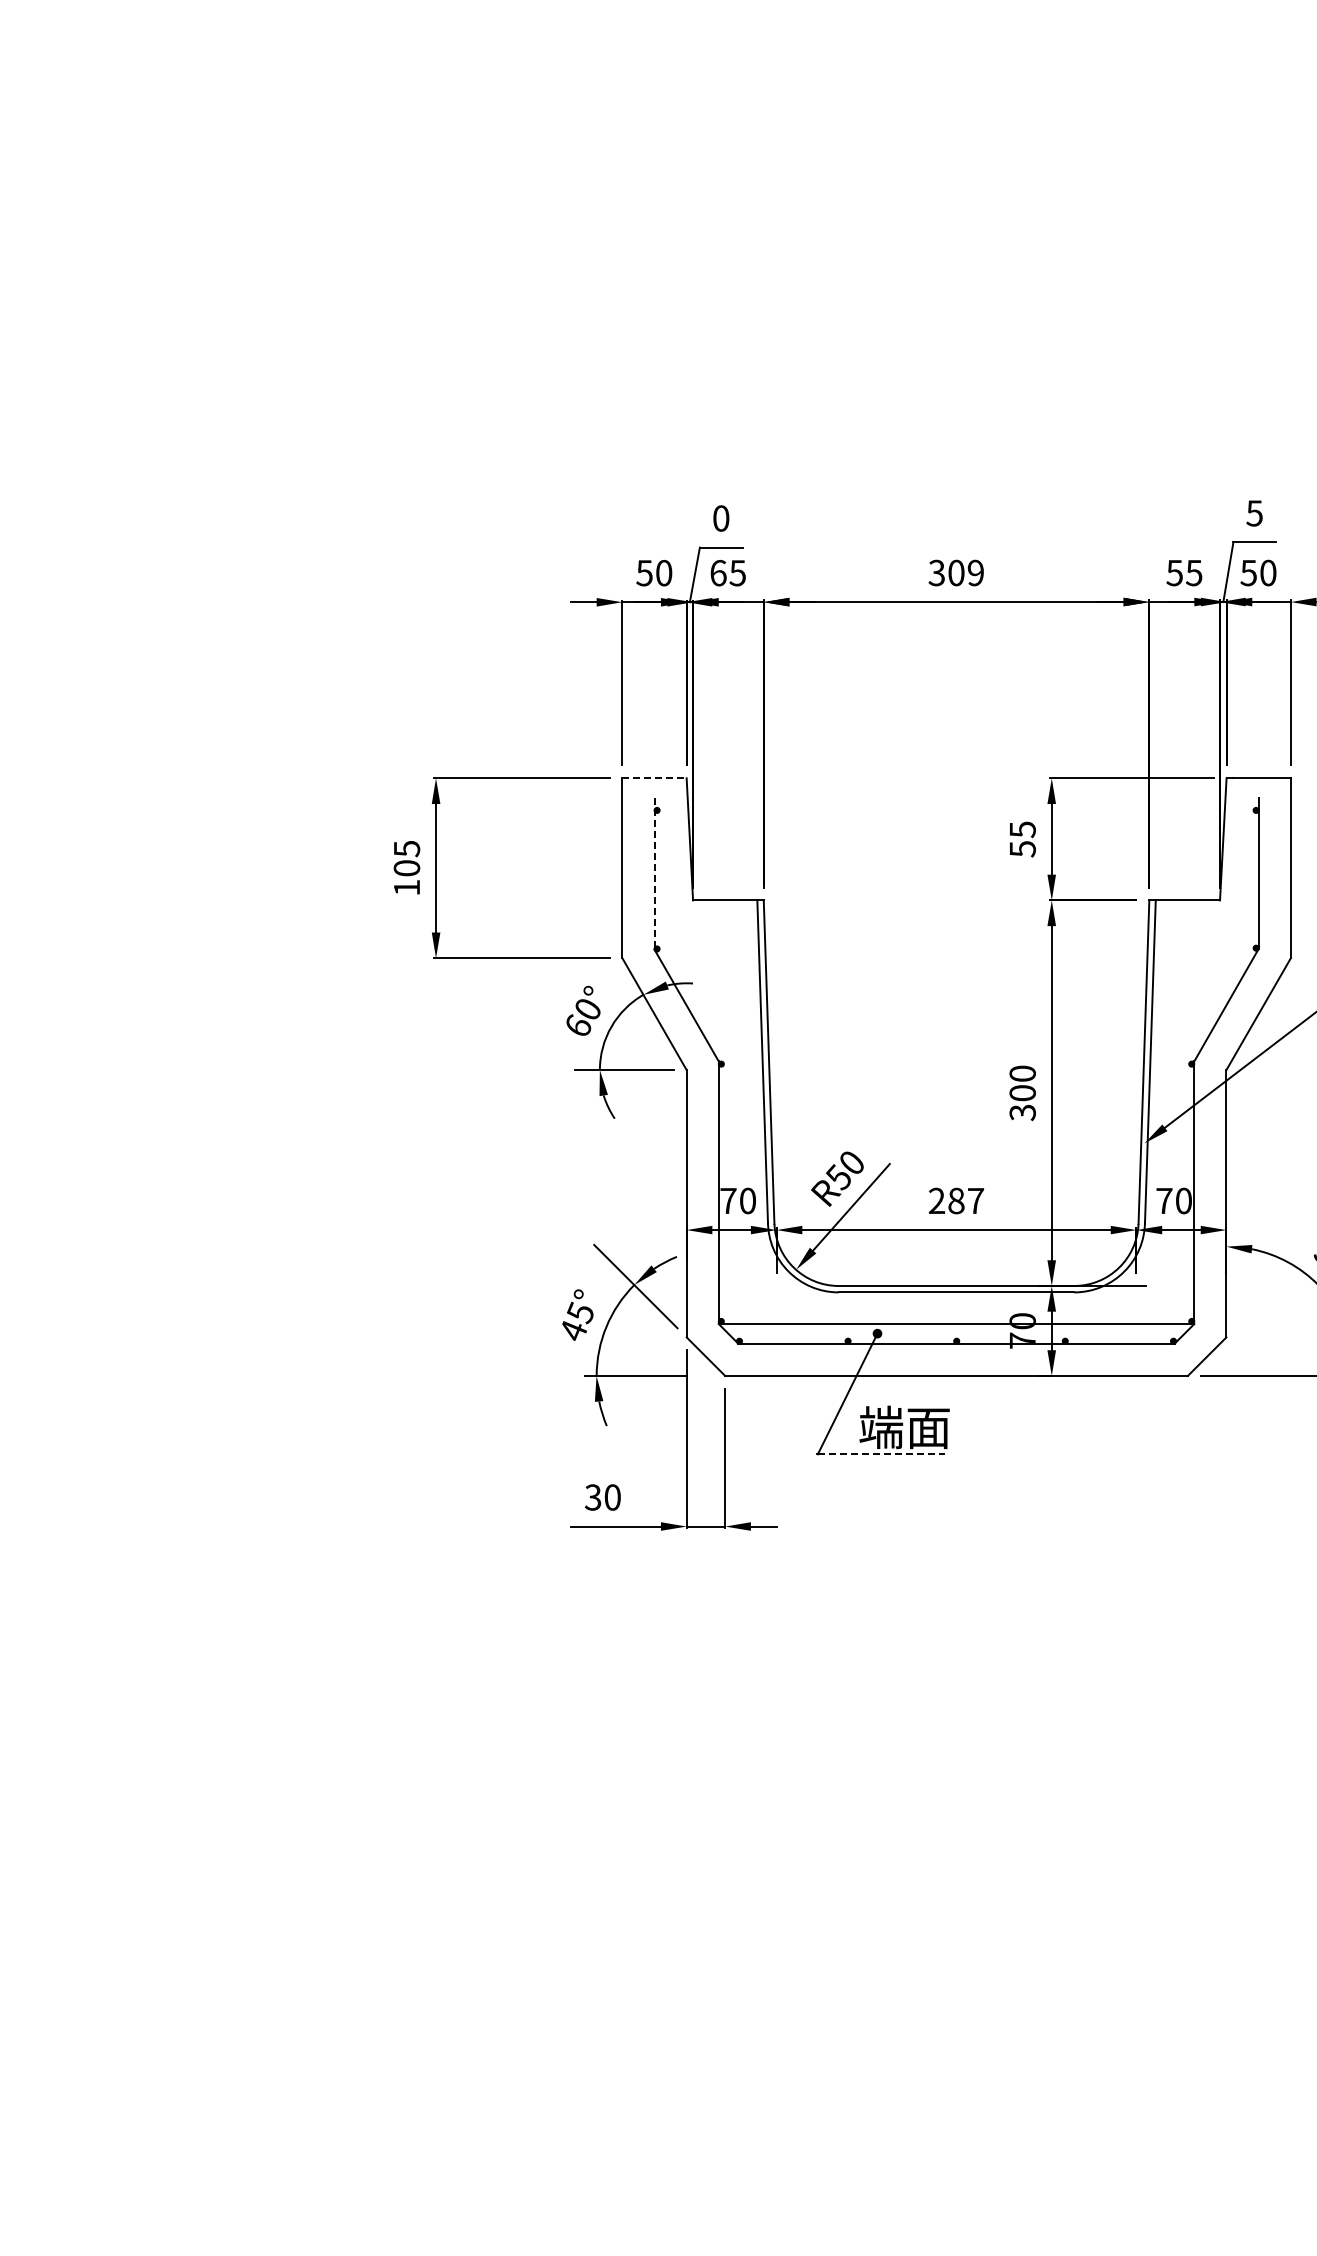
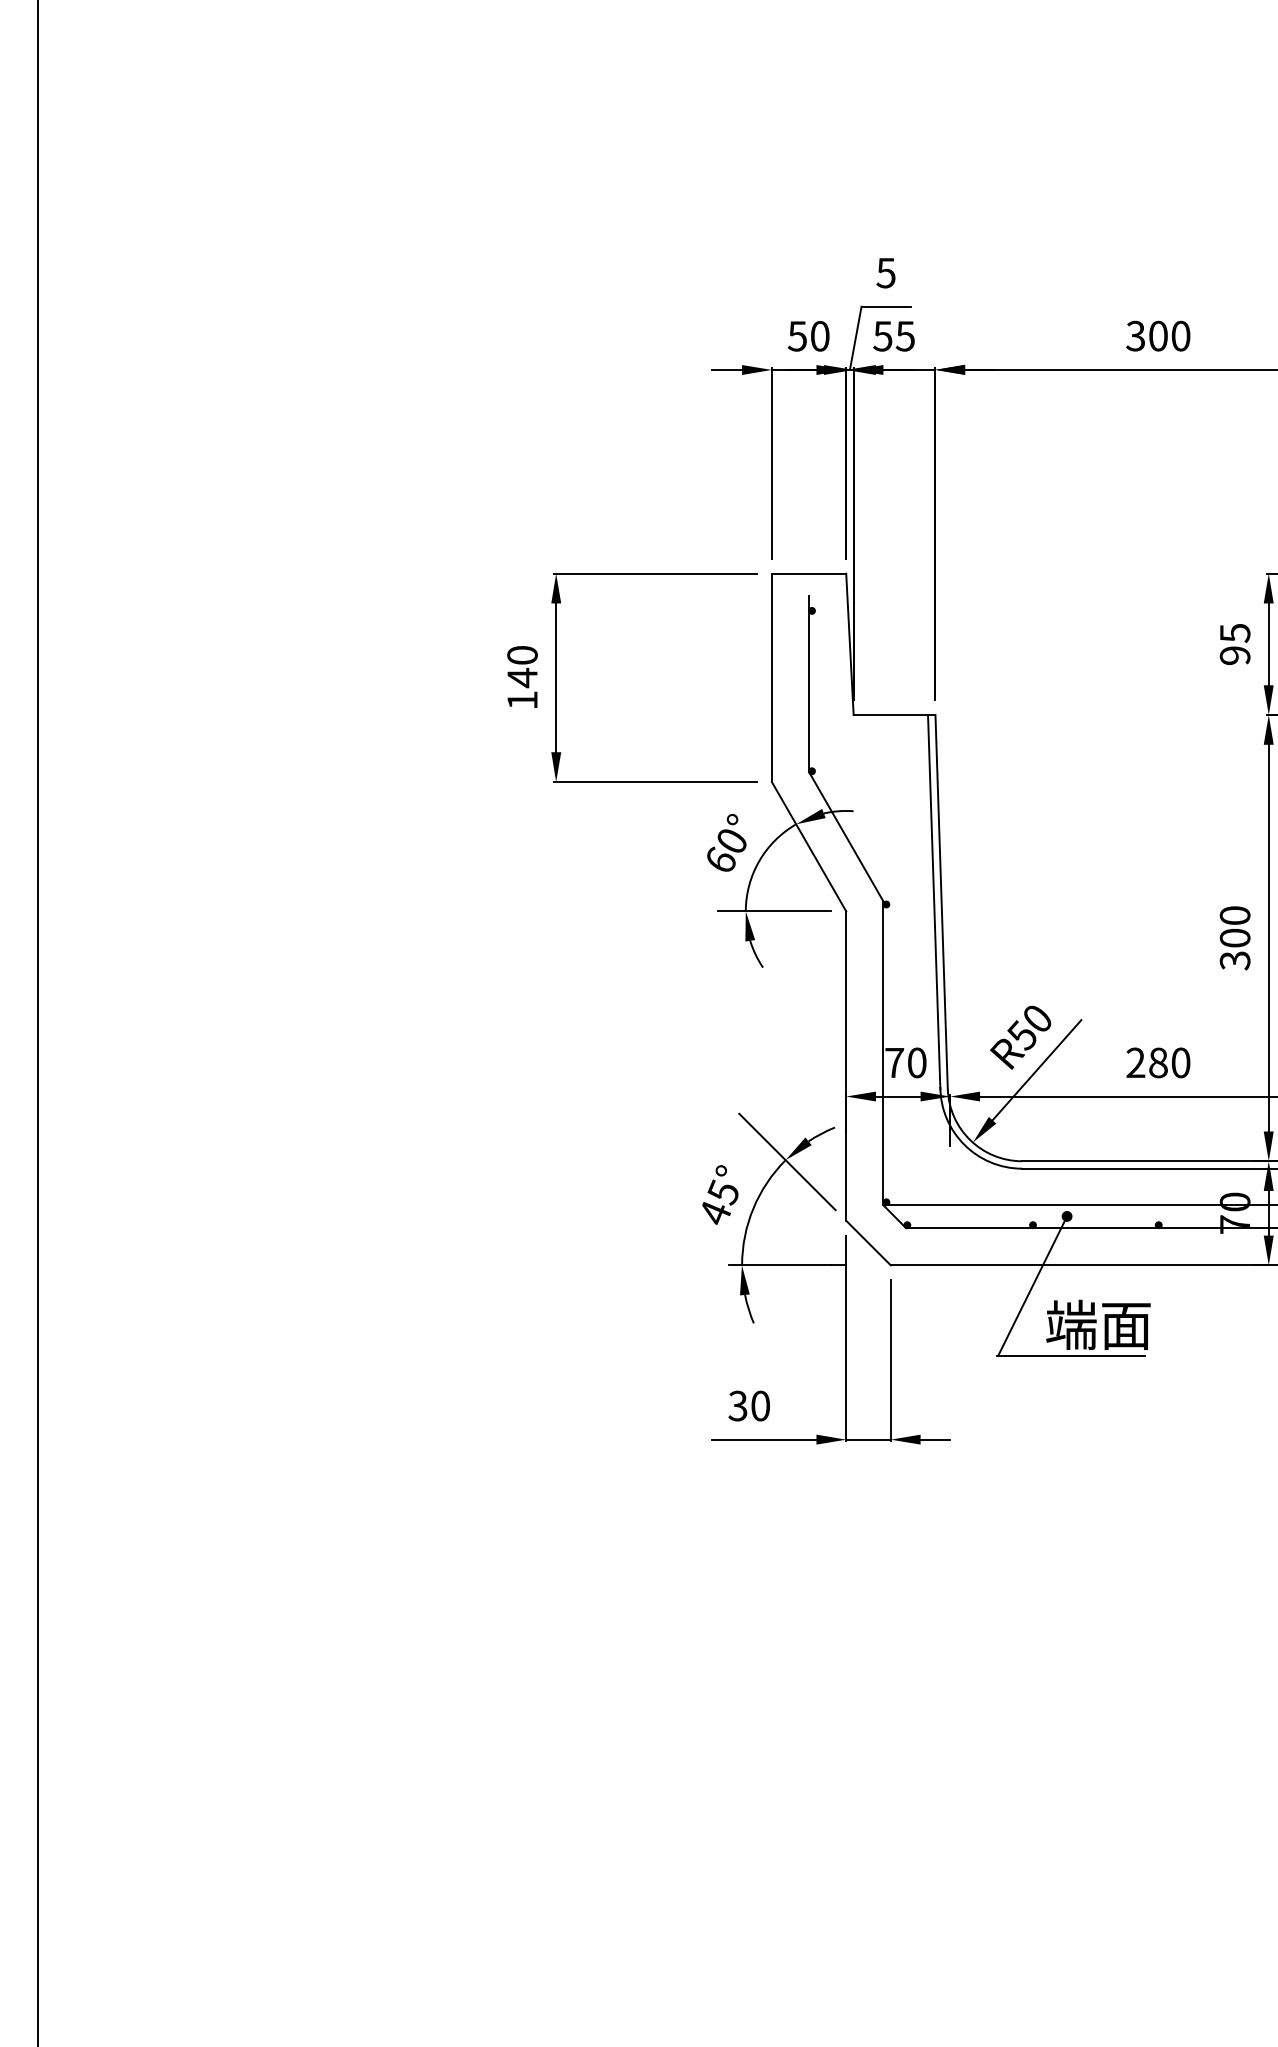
text: (720, 518) -> (885, 273), 0 -> 5
text: (718, 572) -> (883, 335), 65 -> 55
text: (975, 572) -> (1180, 335), 309 -> 300
line: (655, 778) -> (810, 573), dashed -> solid
text: (1022, 849) -> (1234, 656), 55 -> 95
text: (406, 858) -> (521, 666), 105 -> 140
line: (654, 874) -> (809, 685), dashed -> solid
text: (976, 1200) -> (1181, 1062), 287 -> 280
line: (881, 1454) -> (1071, 1356), dashed -> solid

